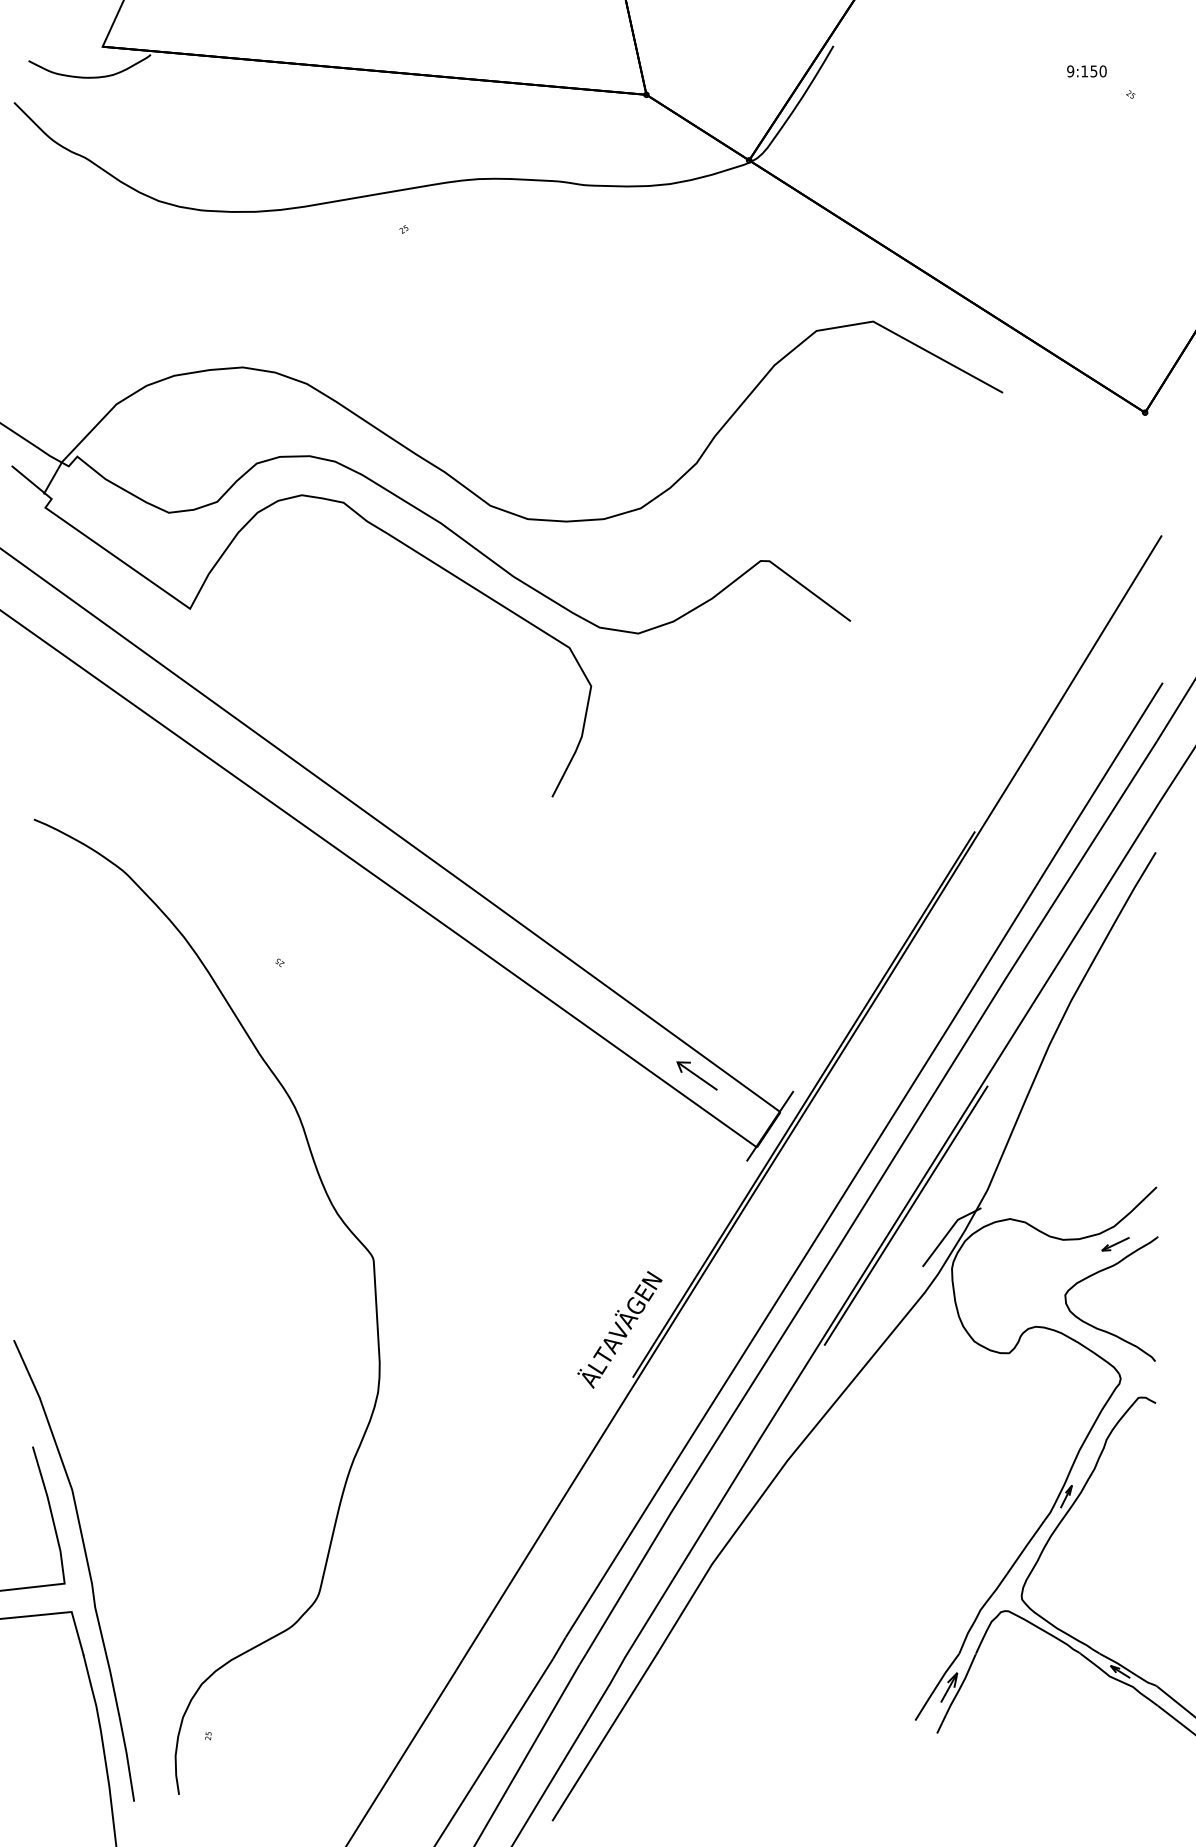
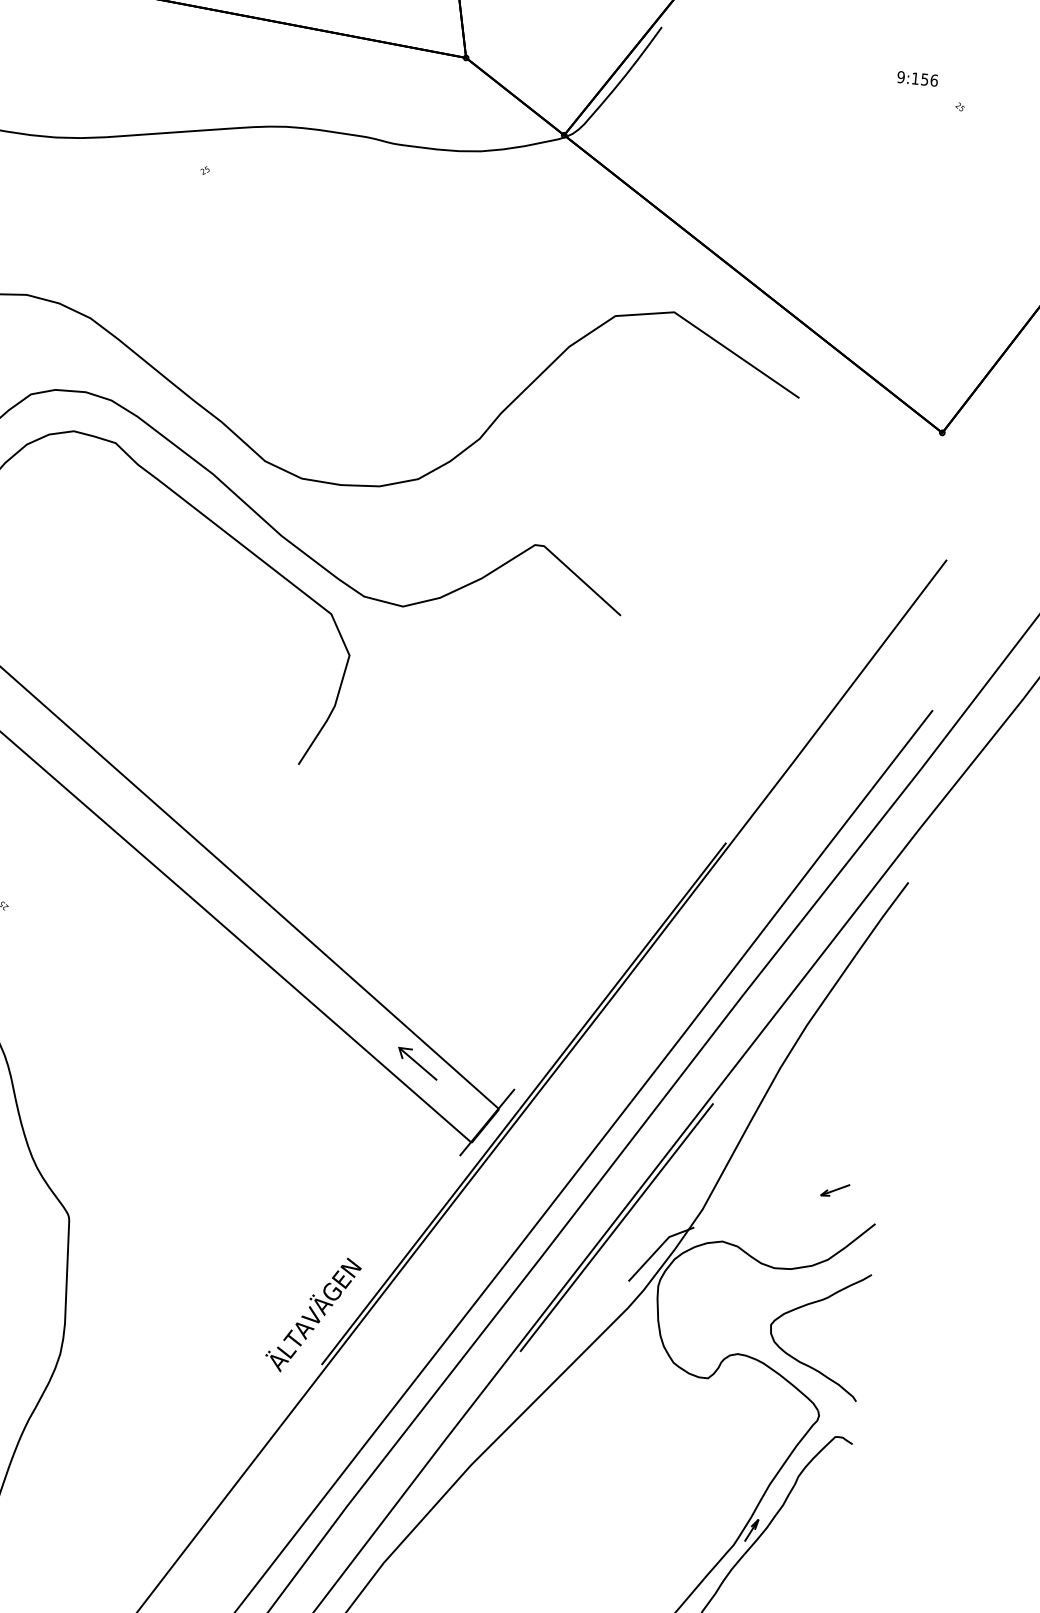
text: (1102, 71) -> (933, 80), 9:150 -> 9:156
part: (1115, 1244) -> (835, 1190), moved

